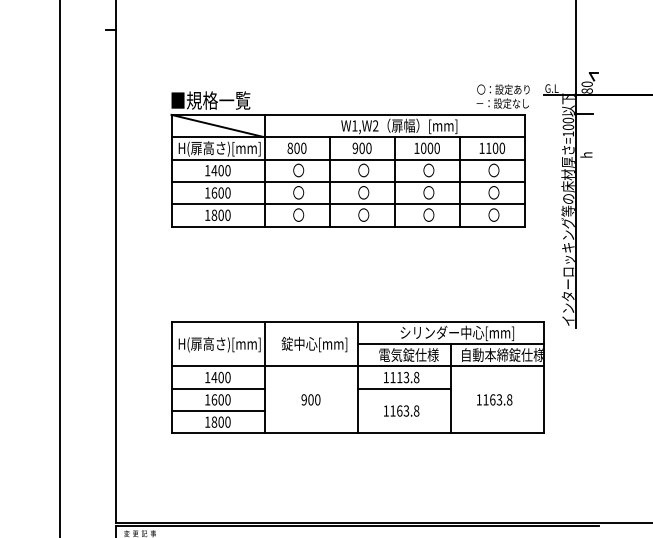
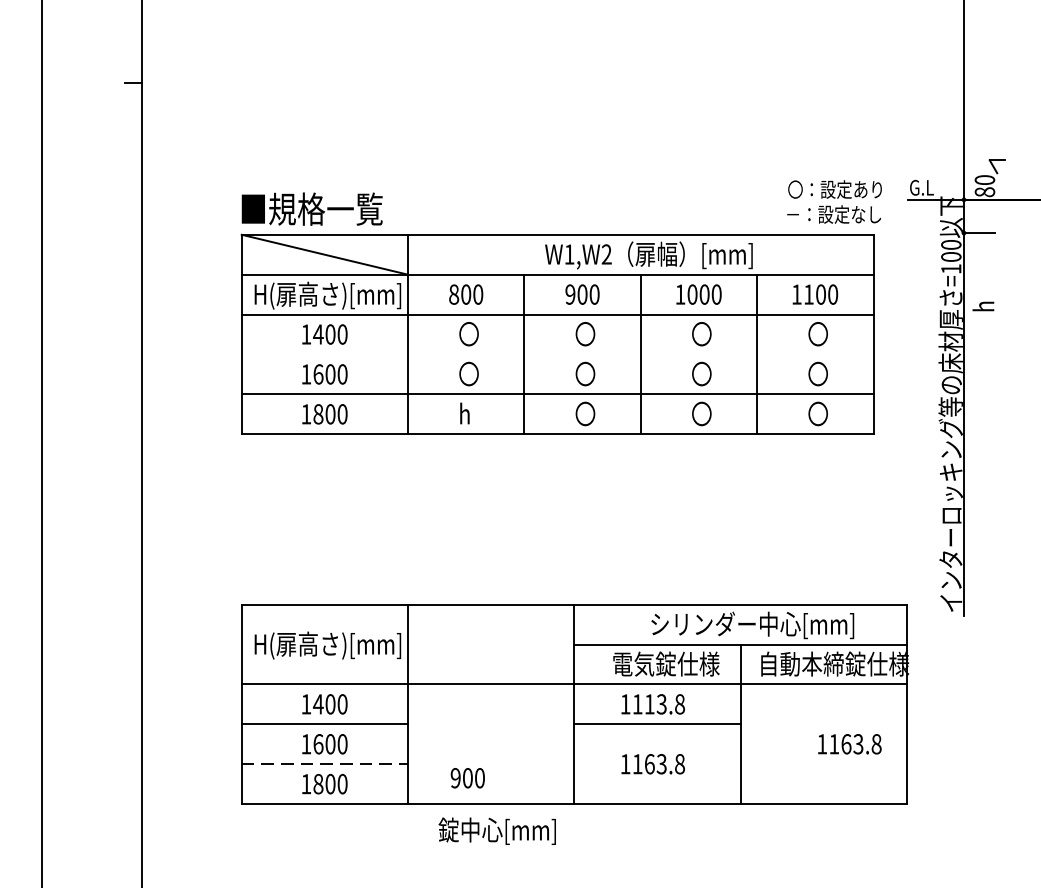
line: (347, 181) -> (556, 353), removed
text: (298, 214) -> (468, 412), 〇 -> h
text: (314, 344) -> (497, 831), moved
text: (310, 399) -> (466, 777), moved
text: (494, 399) -> (849, 743), moved
line: (218, 411) -> (325, 765), solid -> dashed

